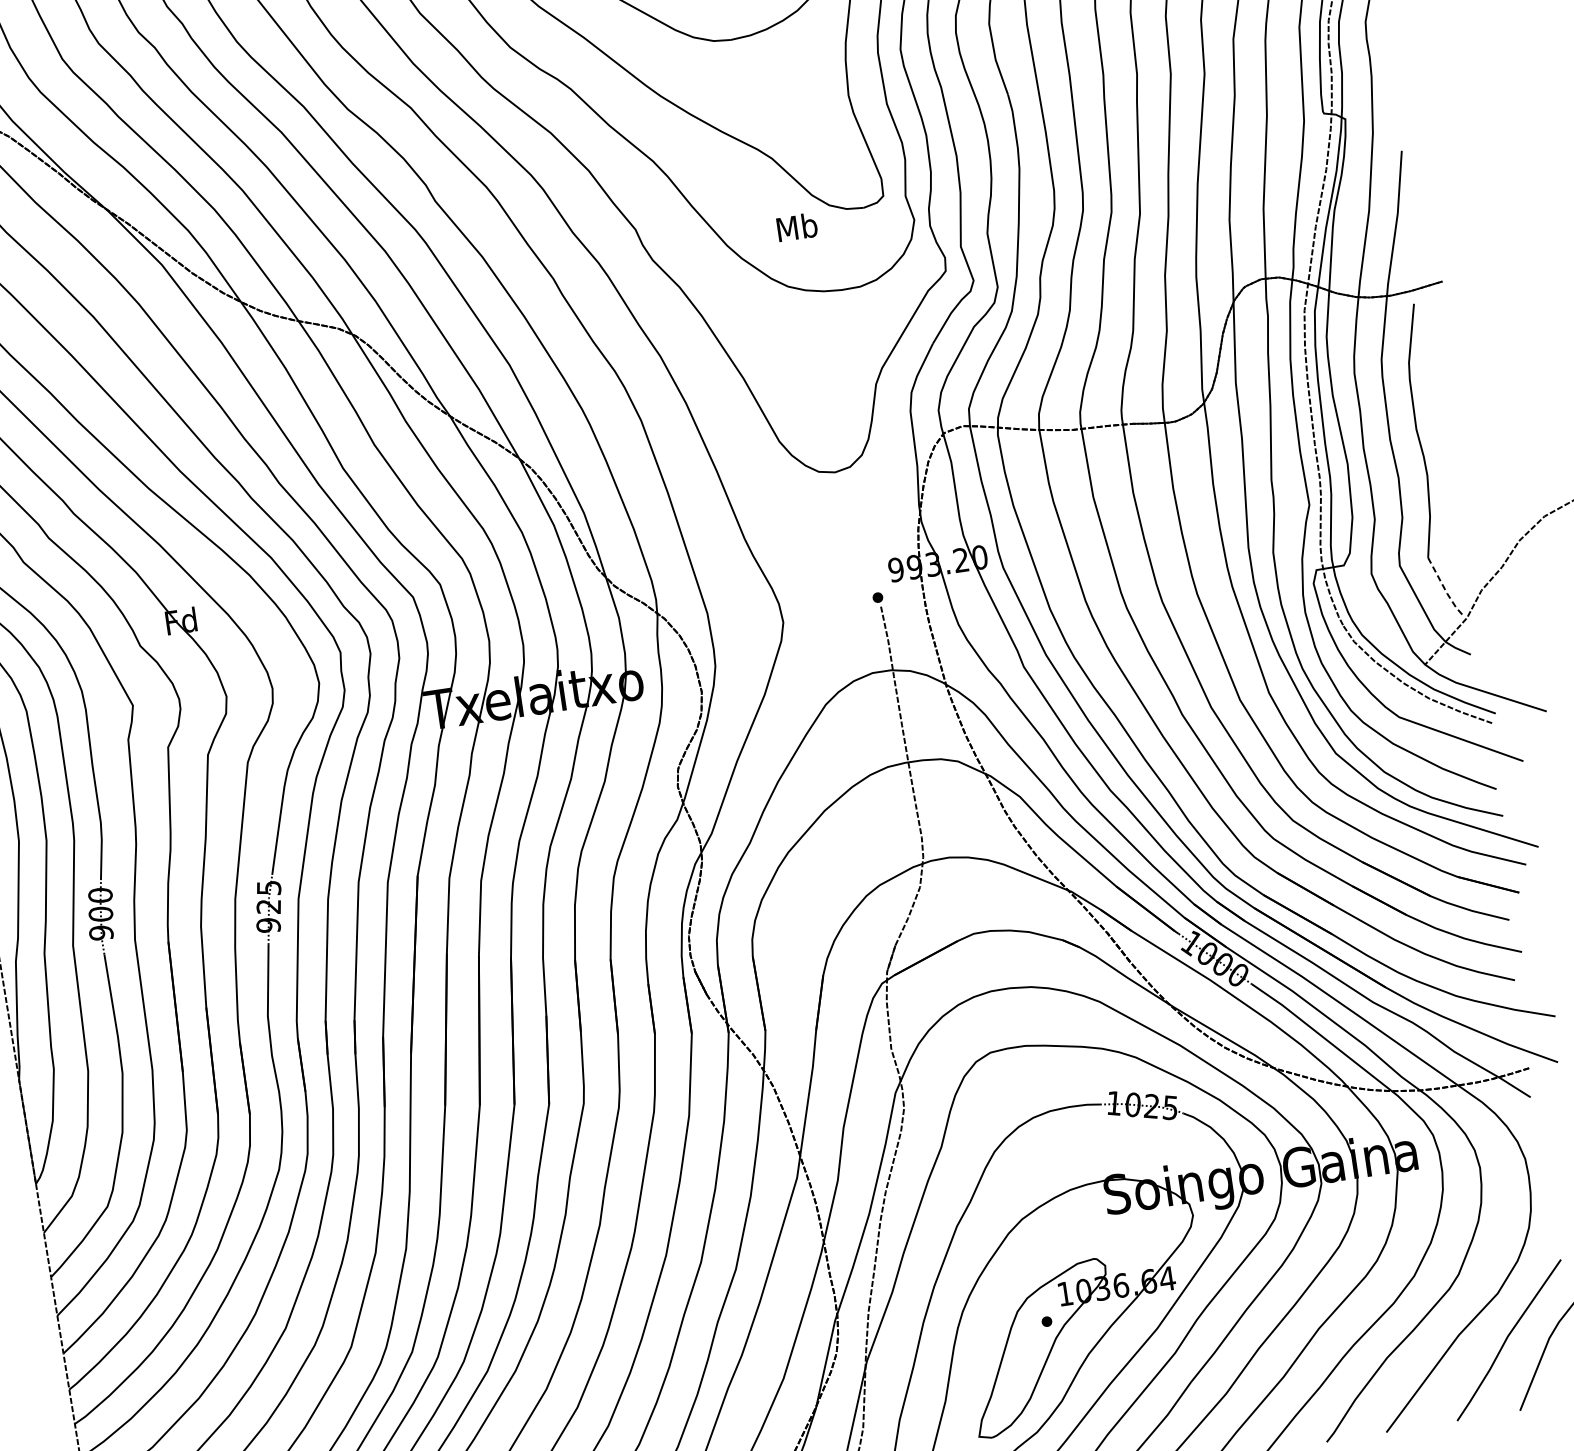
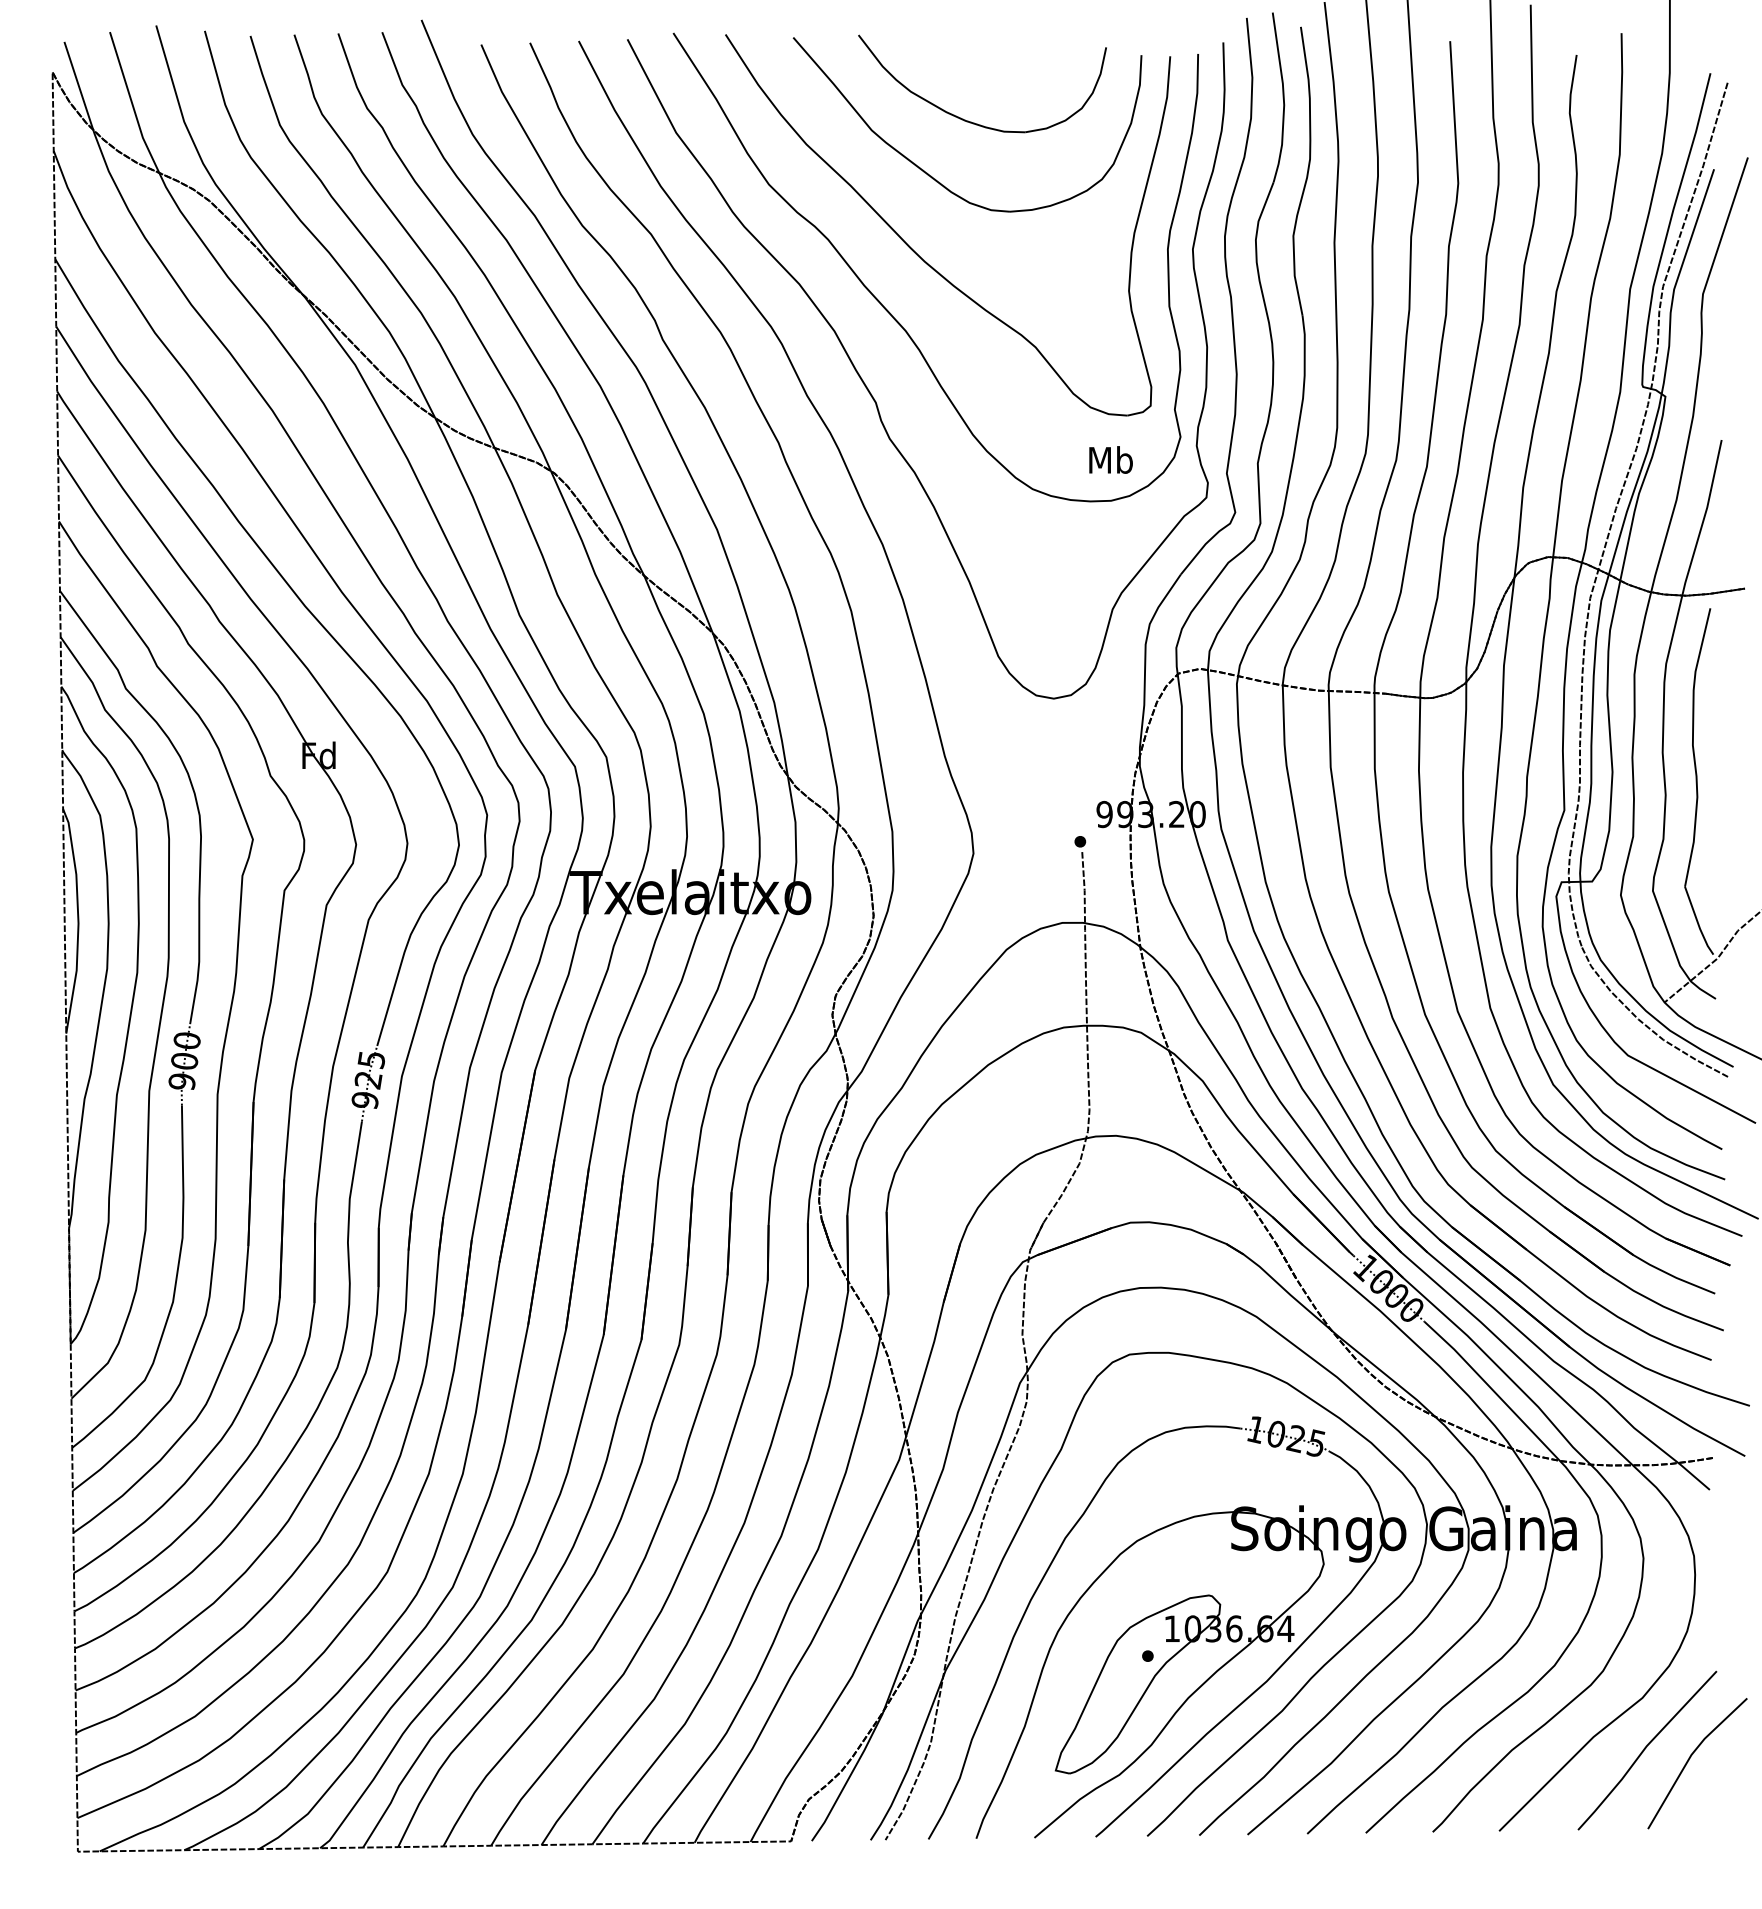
text: (796, 226) -> (1110, 459), moved
line: (1445, 589) -> (1698, 923), dashed -> solid

